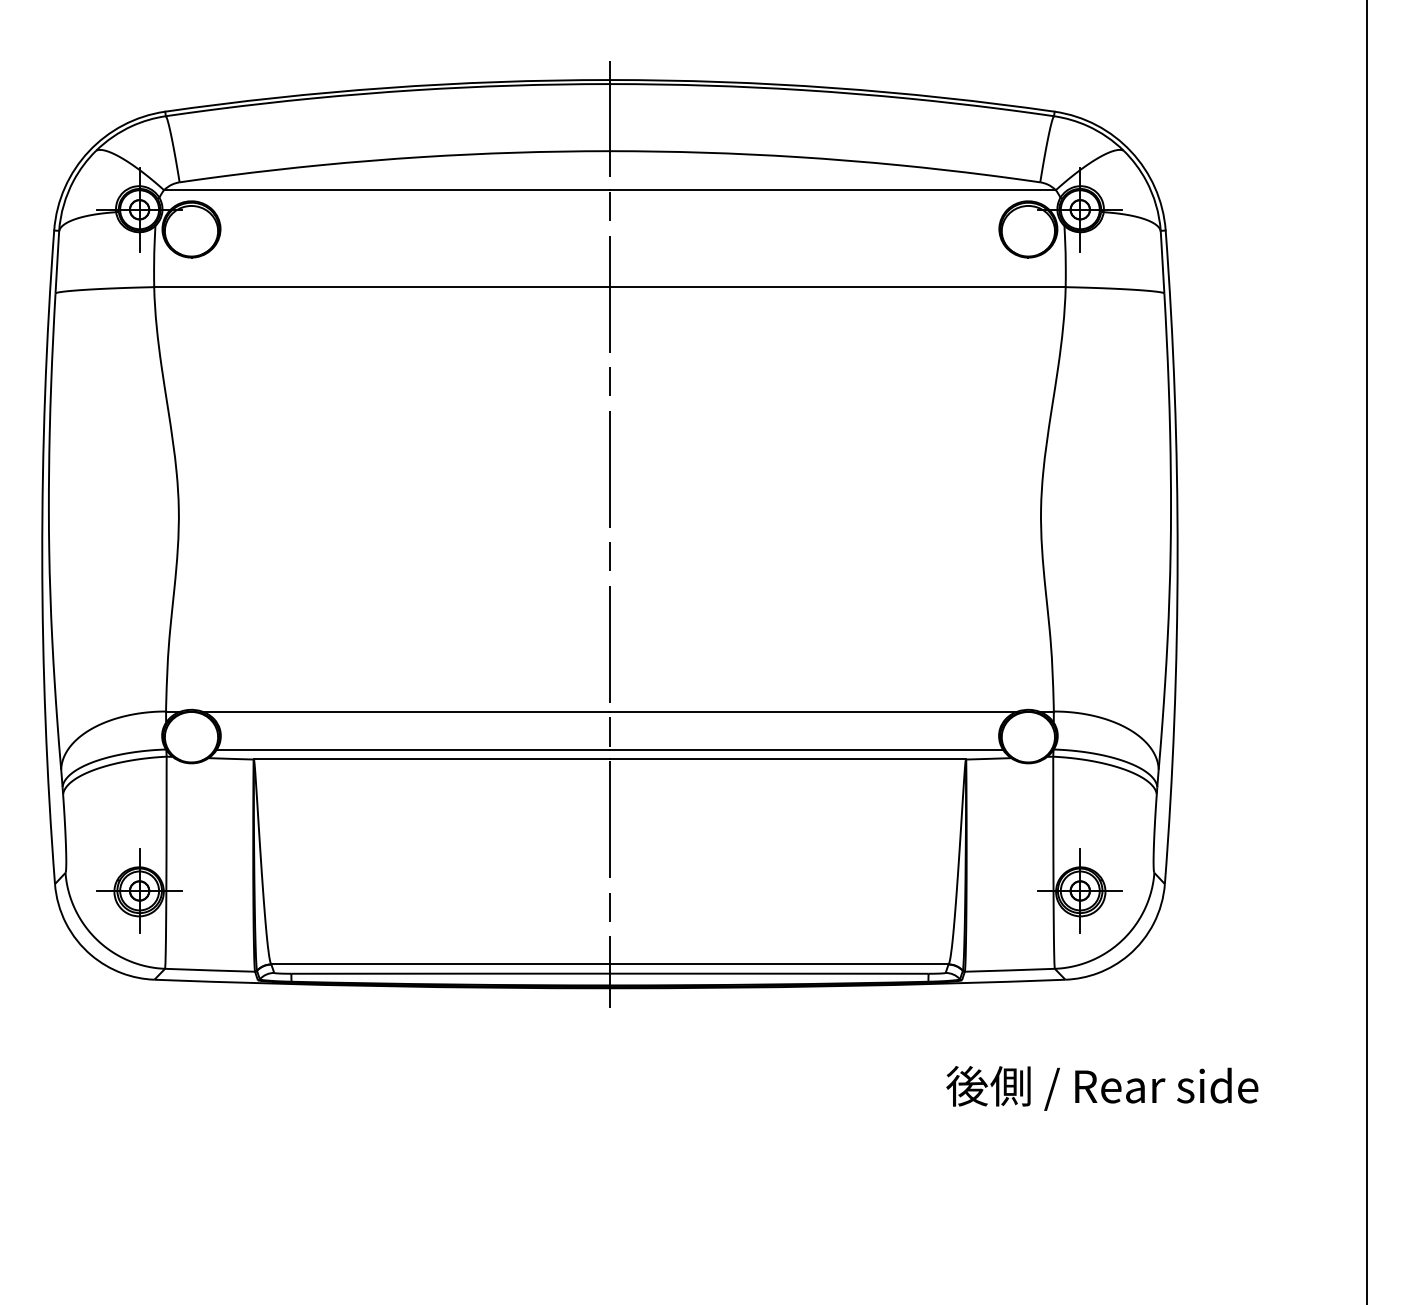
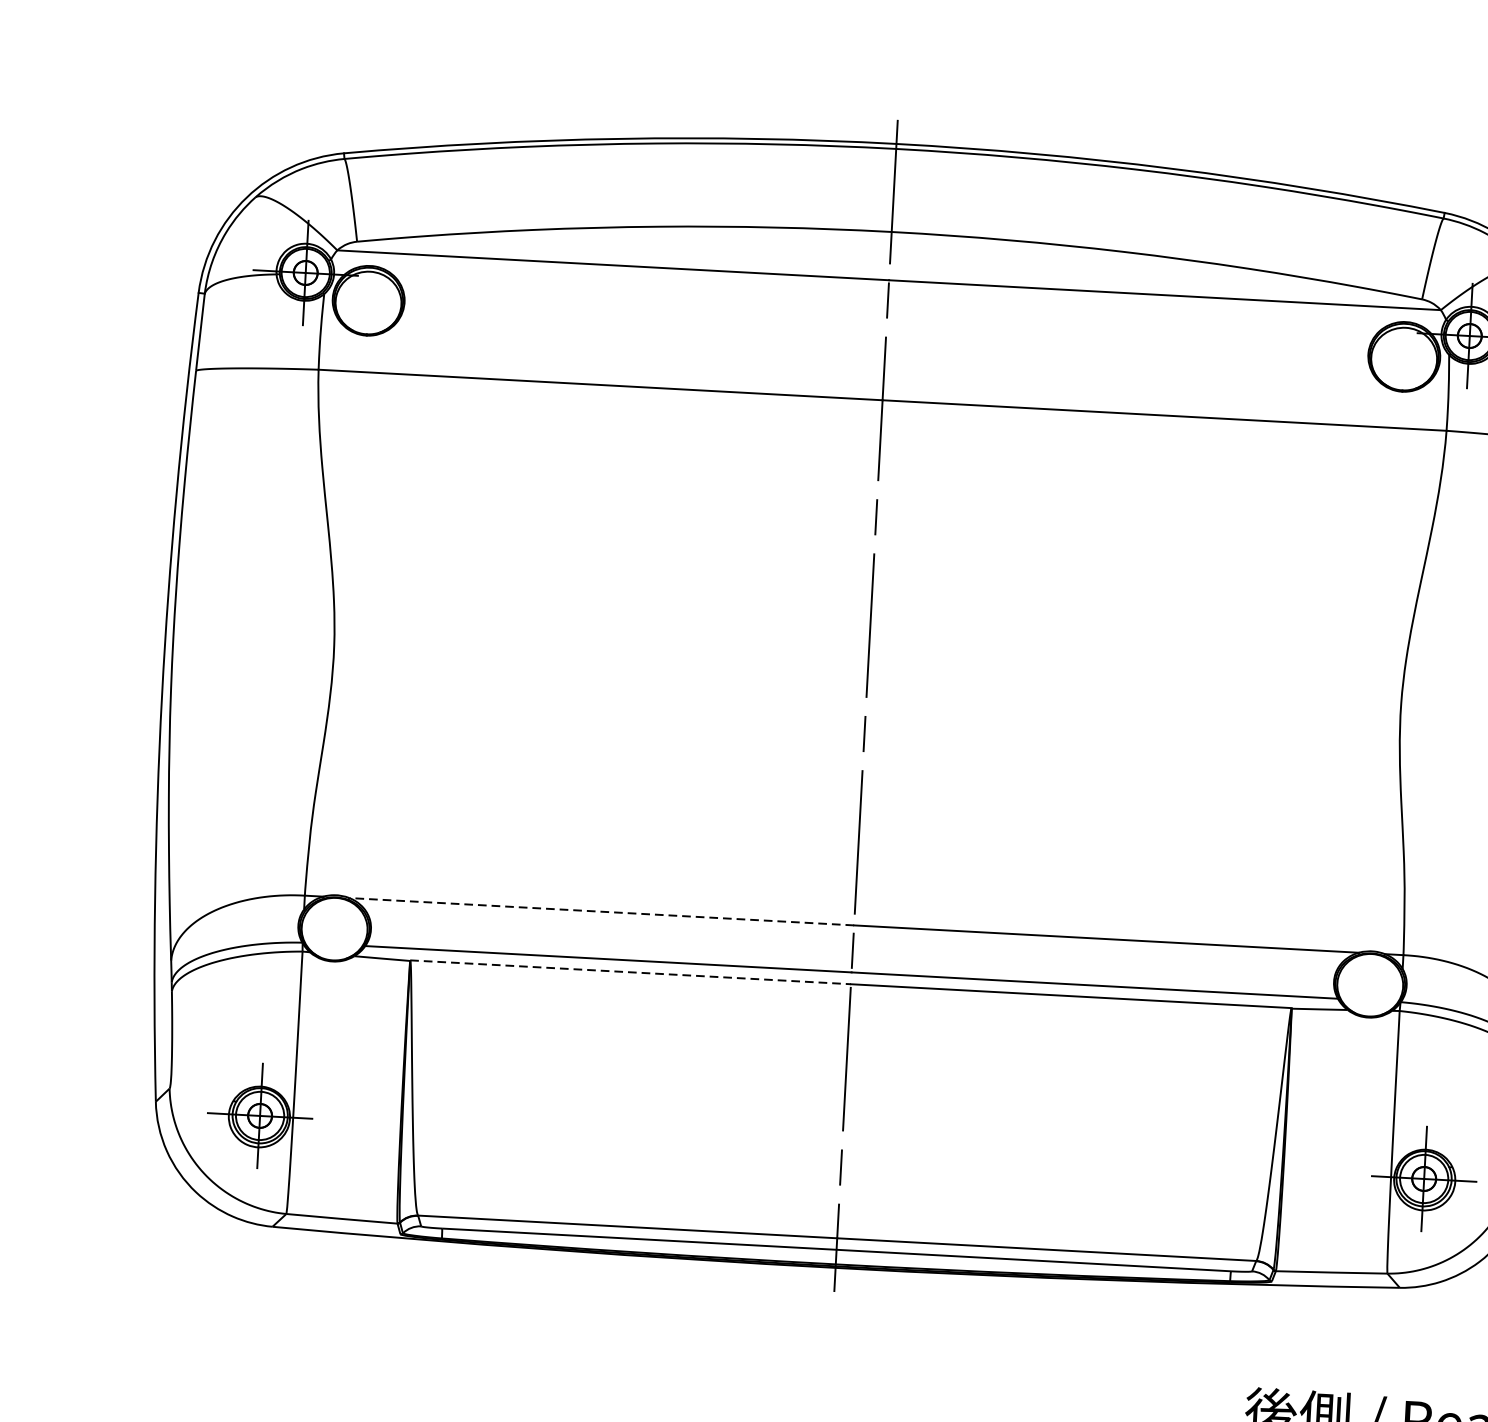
line: (406, 711) -> (602, 911), solid -> dashed
line: (432, 759) -> (631, 972), solid -> dashed

